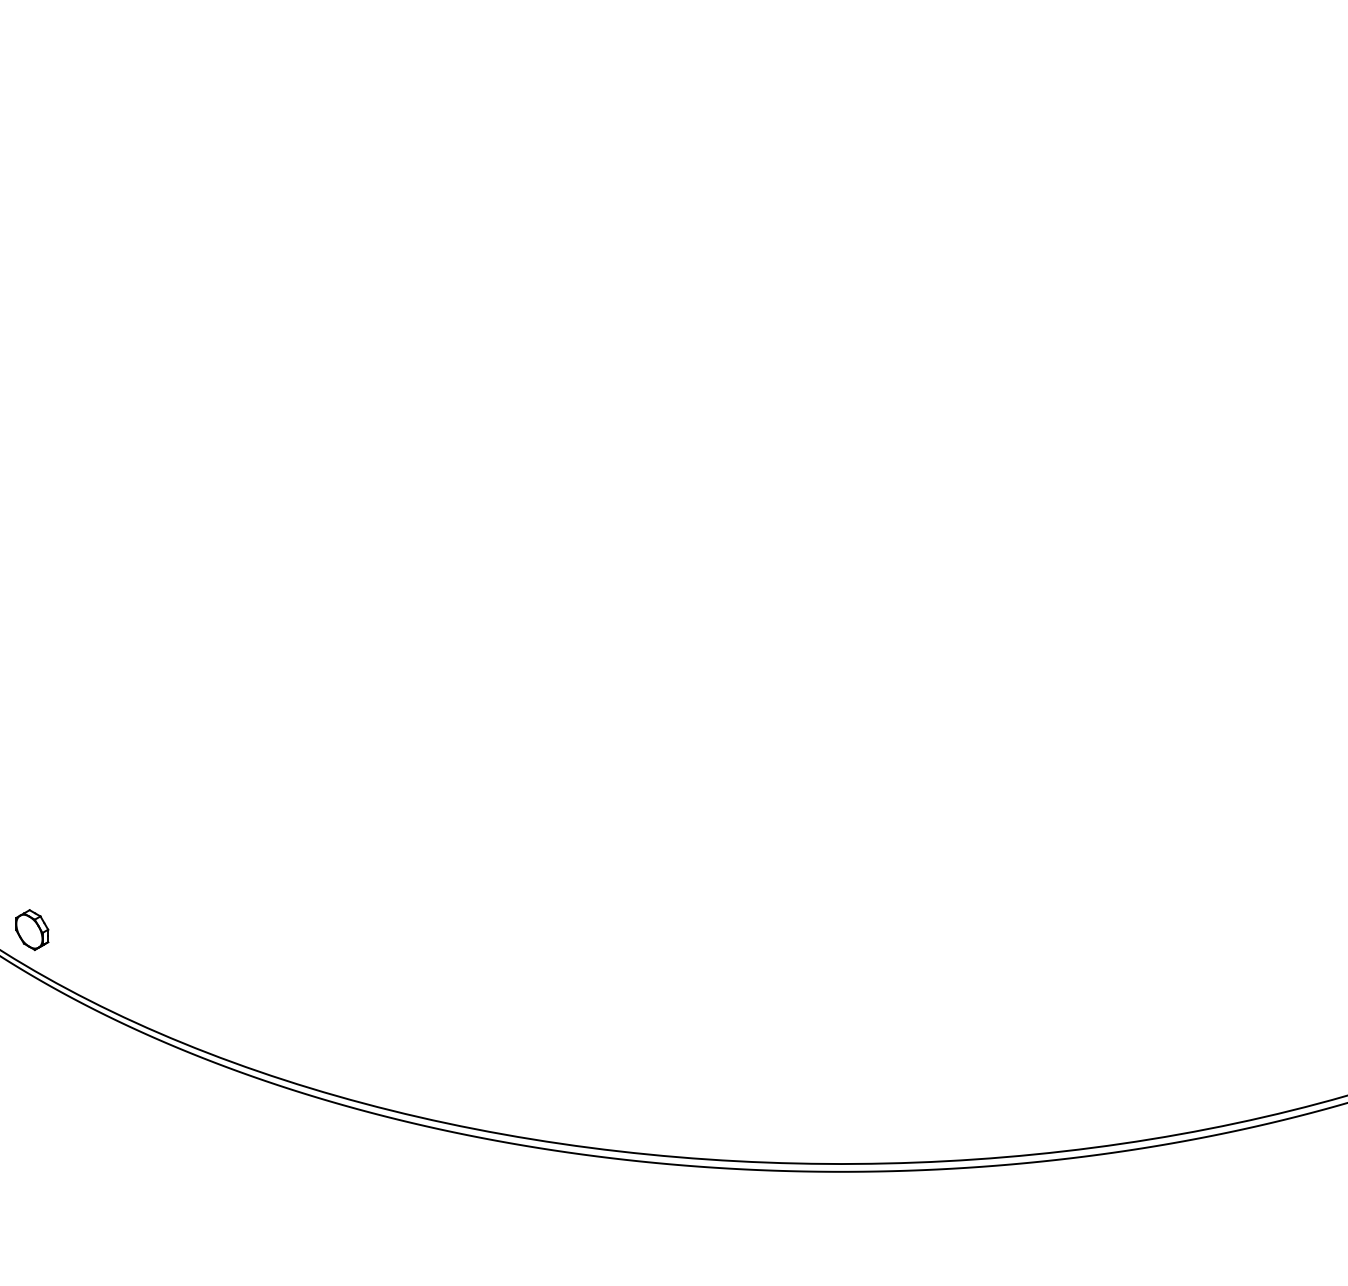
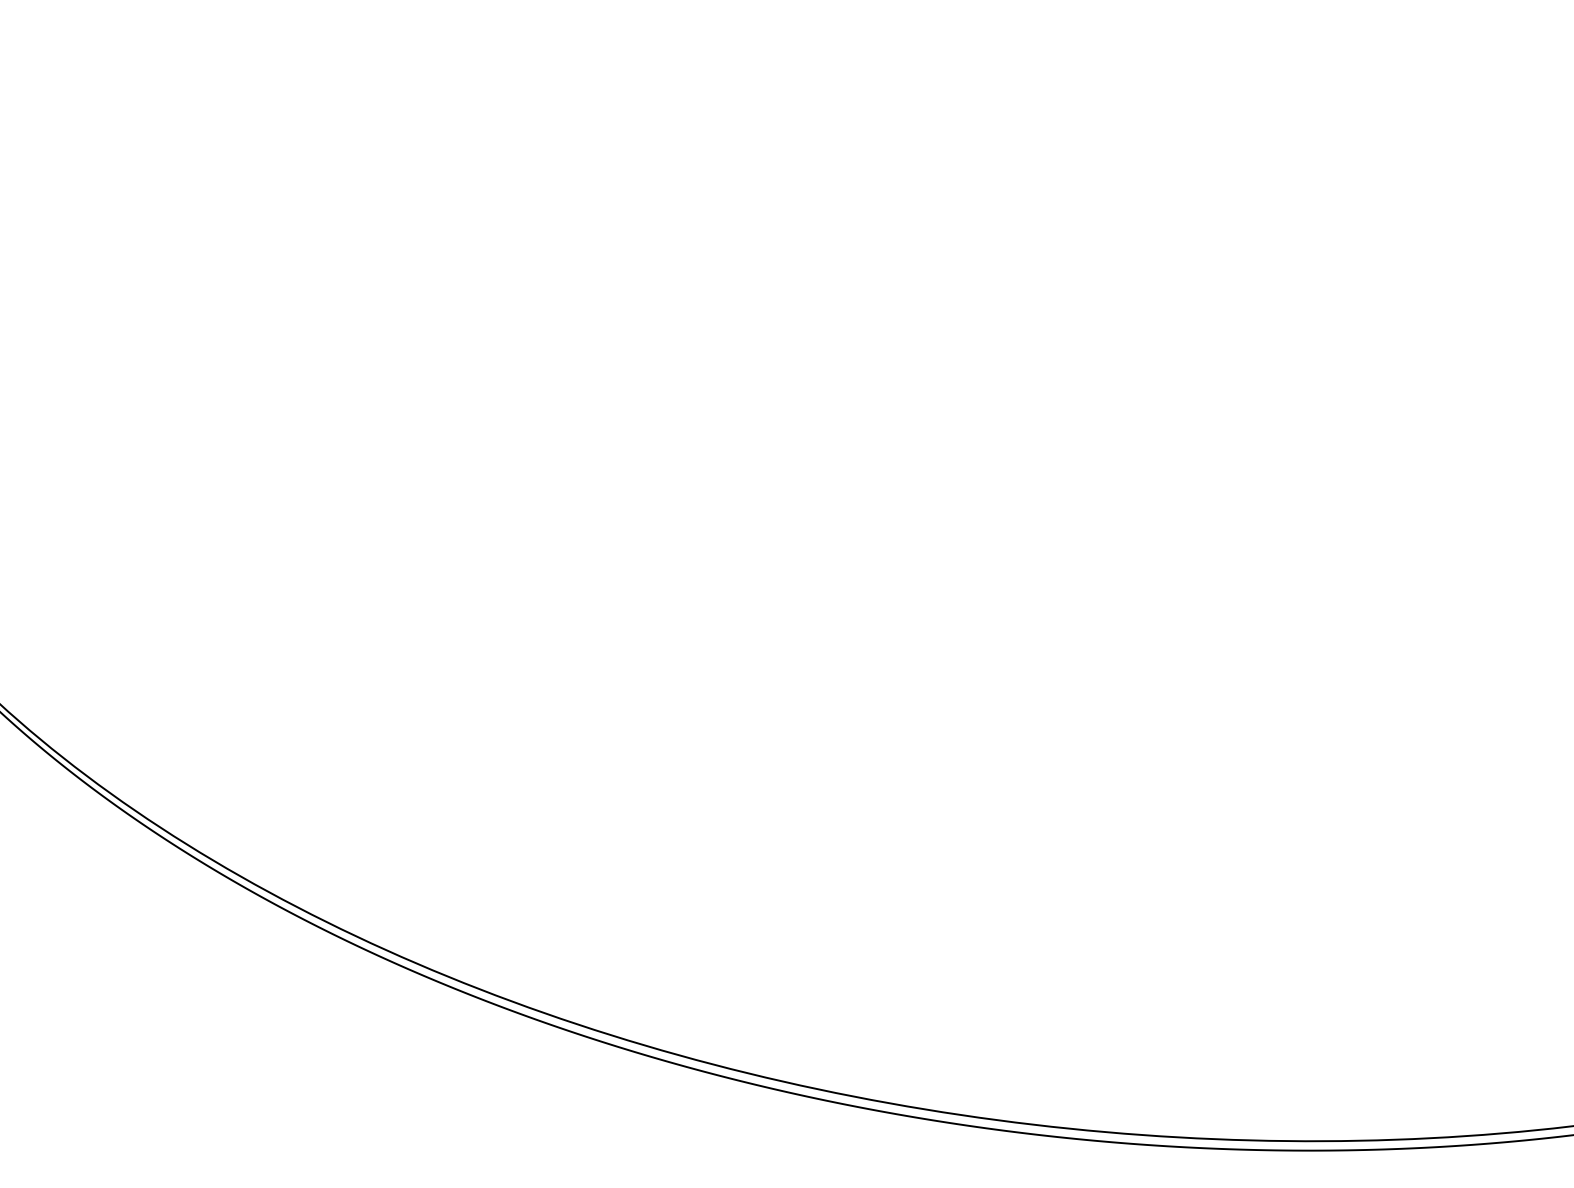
part: (32, 930) -> (100, 734), removed

